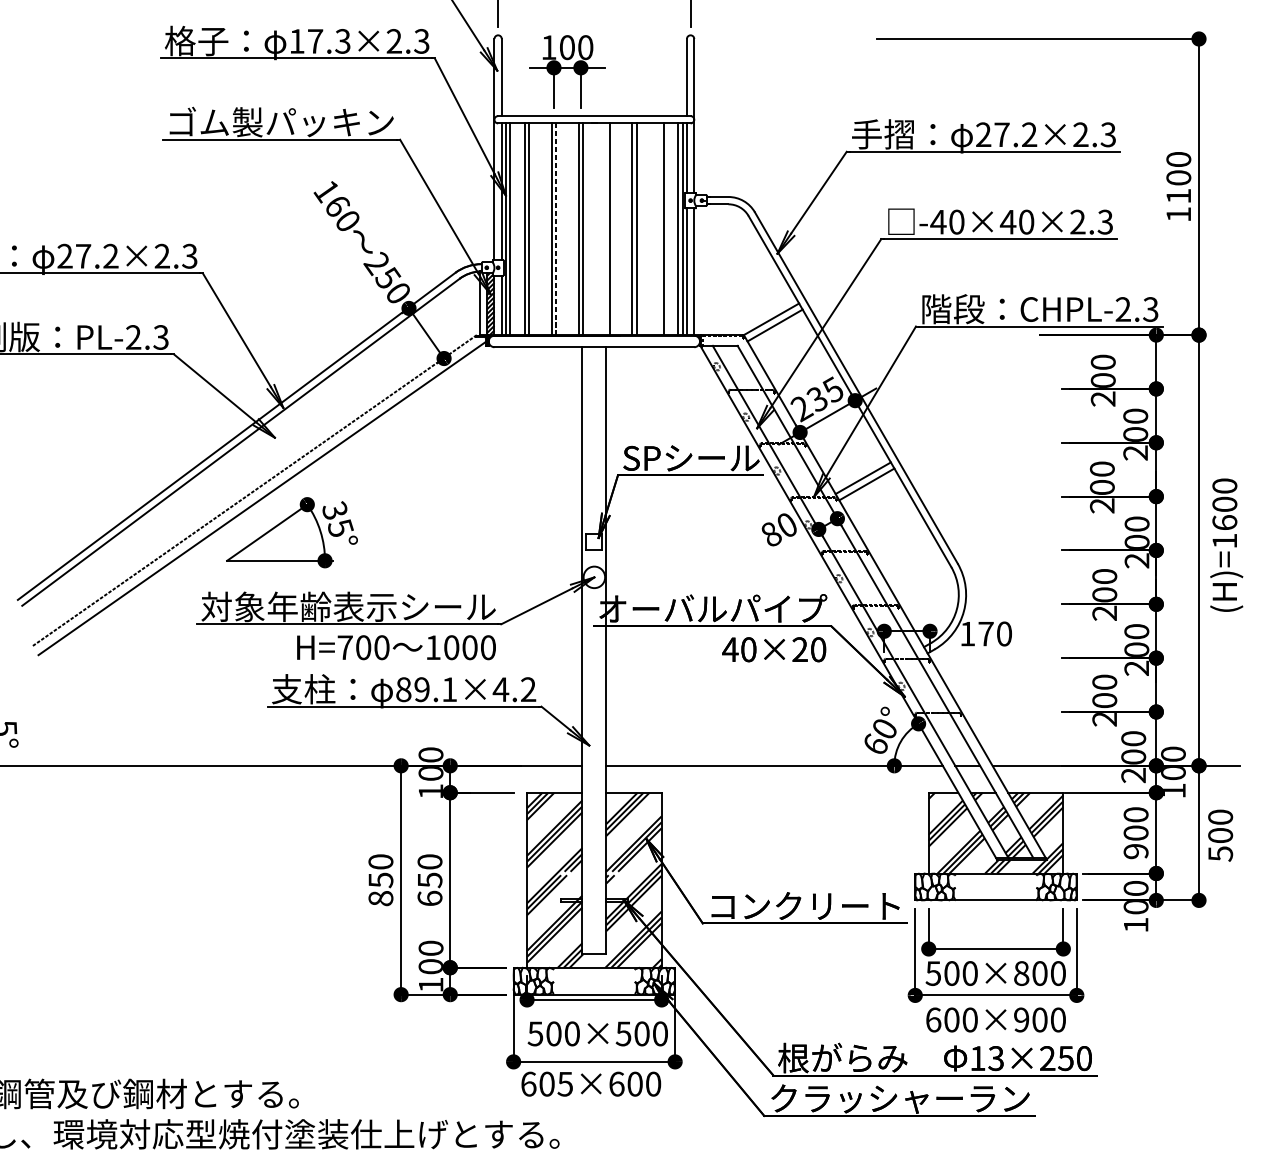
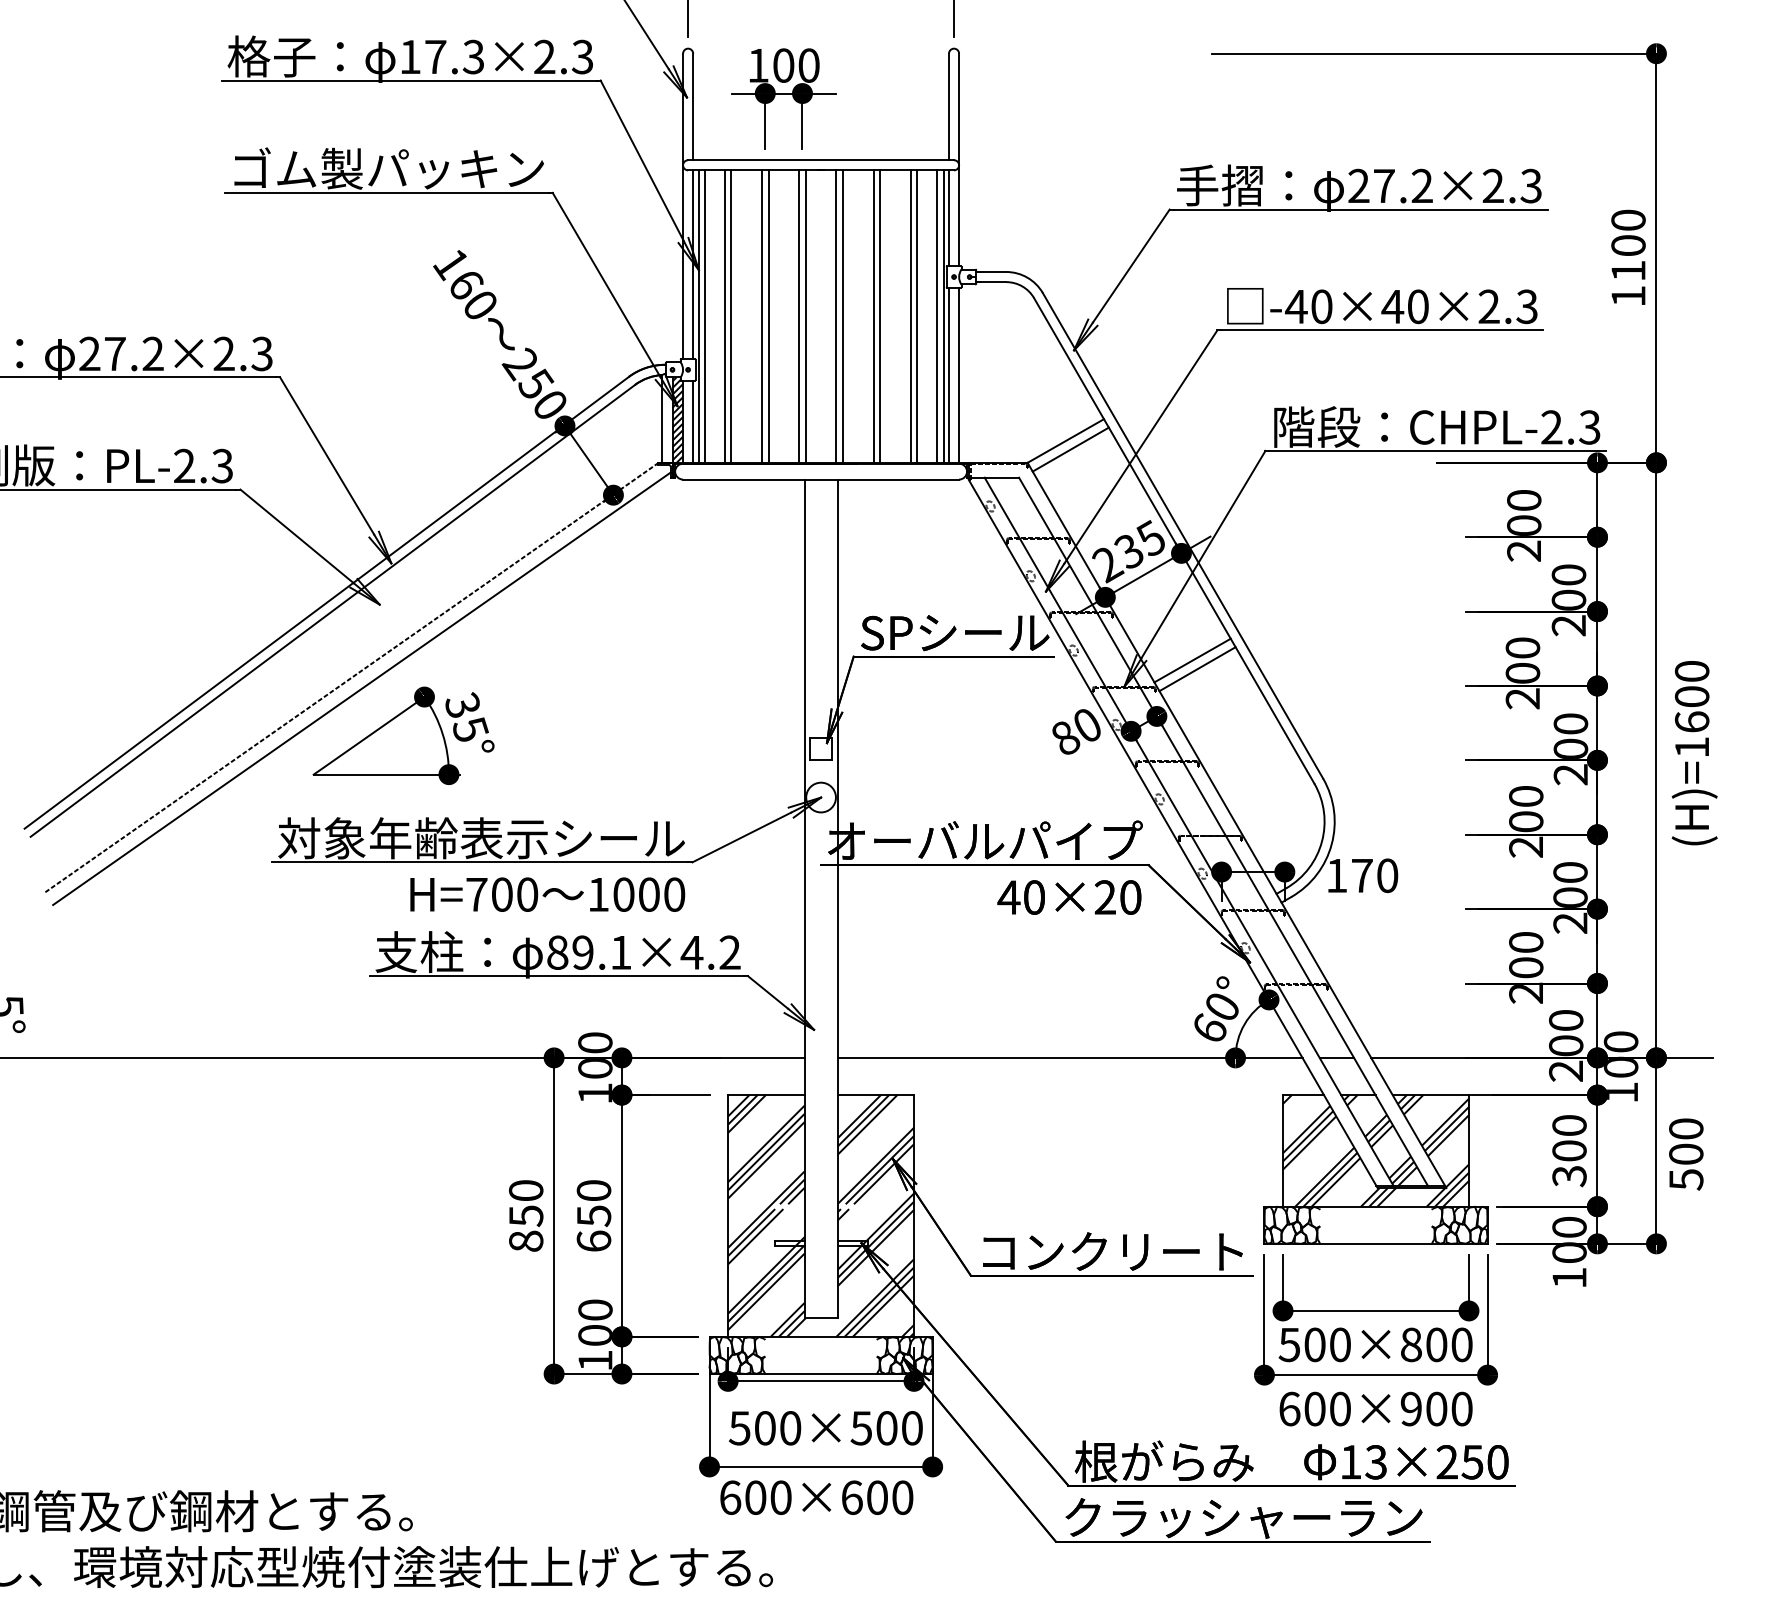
line: (556, 229) -> (768, 317), dashed -> solid
line: (605, 229) -> (836, 316), added
line: (659, 229) -> (910, 316), added
text: (1136, 851) -> (1569, 1176), 900 -> 300
text: (565, 1084) -> (780, 1497), 605×600 -> 600×600

